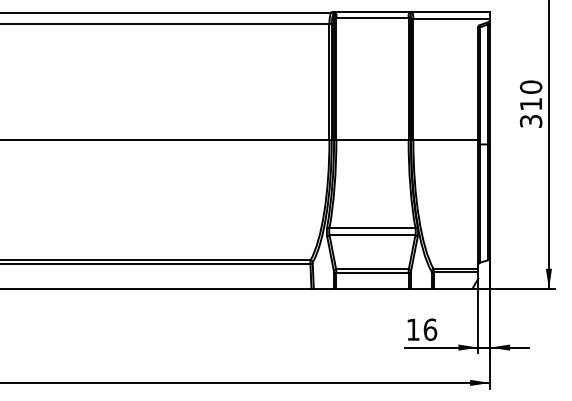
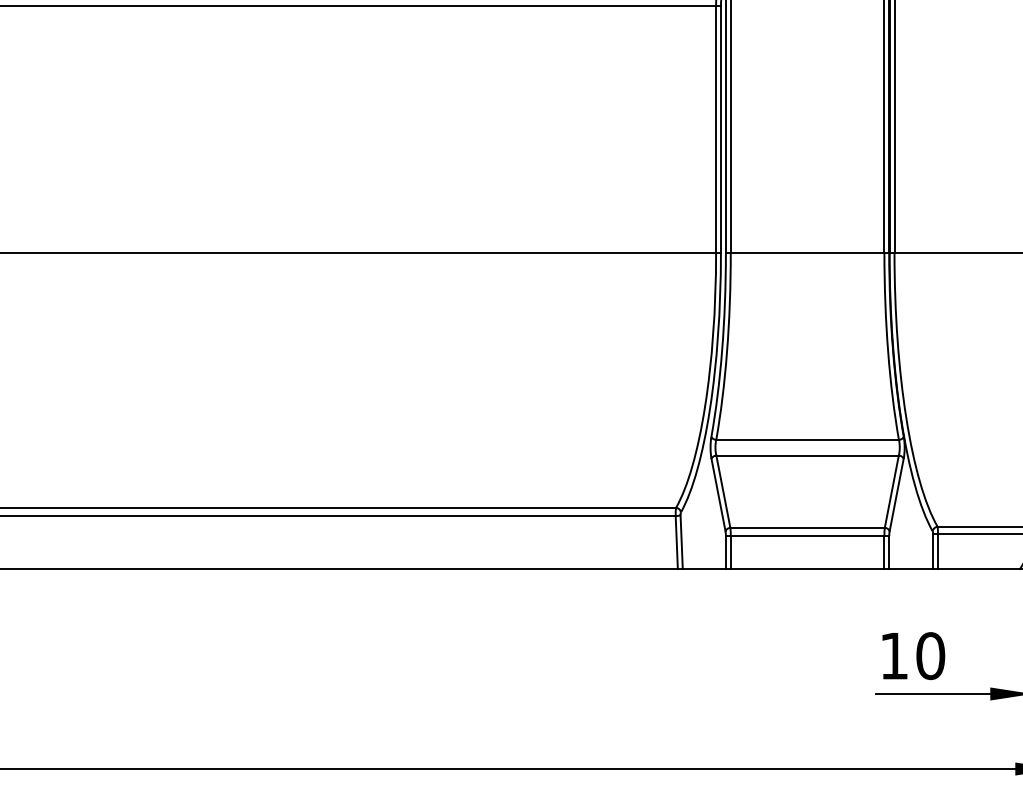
text: (430, 329) -> (930, 655), 16 -> 10

